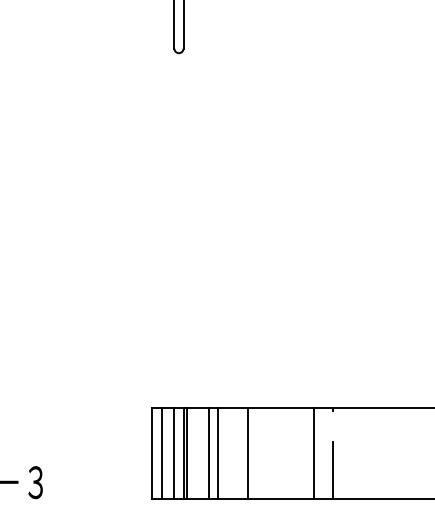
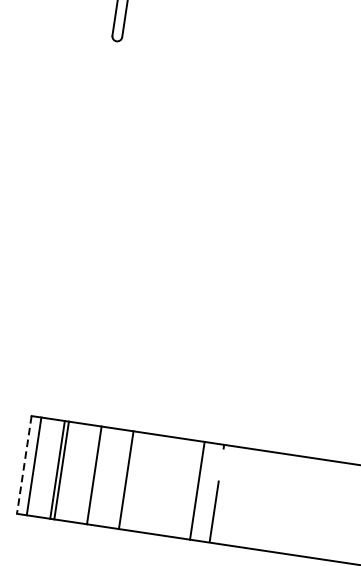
line: (152, 453) -> (24, 464), solid -> dashed
line: (174, 453) -> (47, 468), removed
line: (208, 453) -> (84, 473), removed

